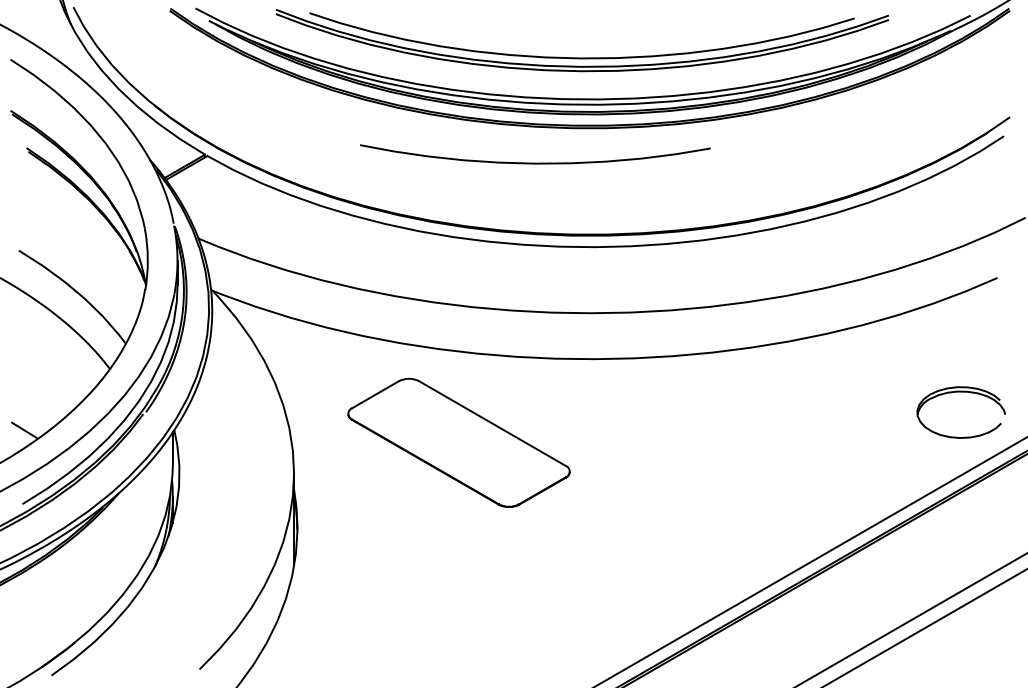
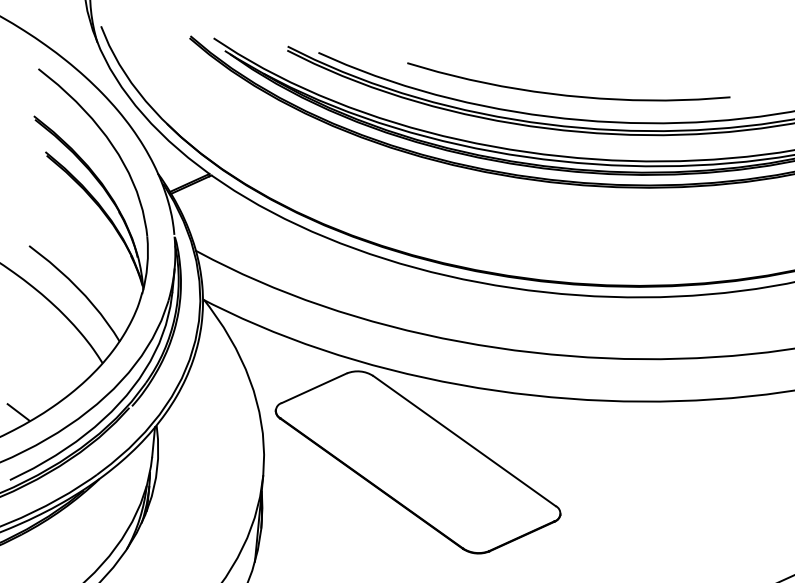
curve: (535, 162) -> (567, 94), moved
part: (458, 442) -> (417, 461), size x1.43

